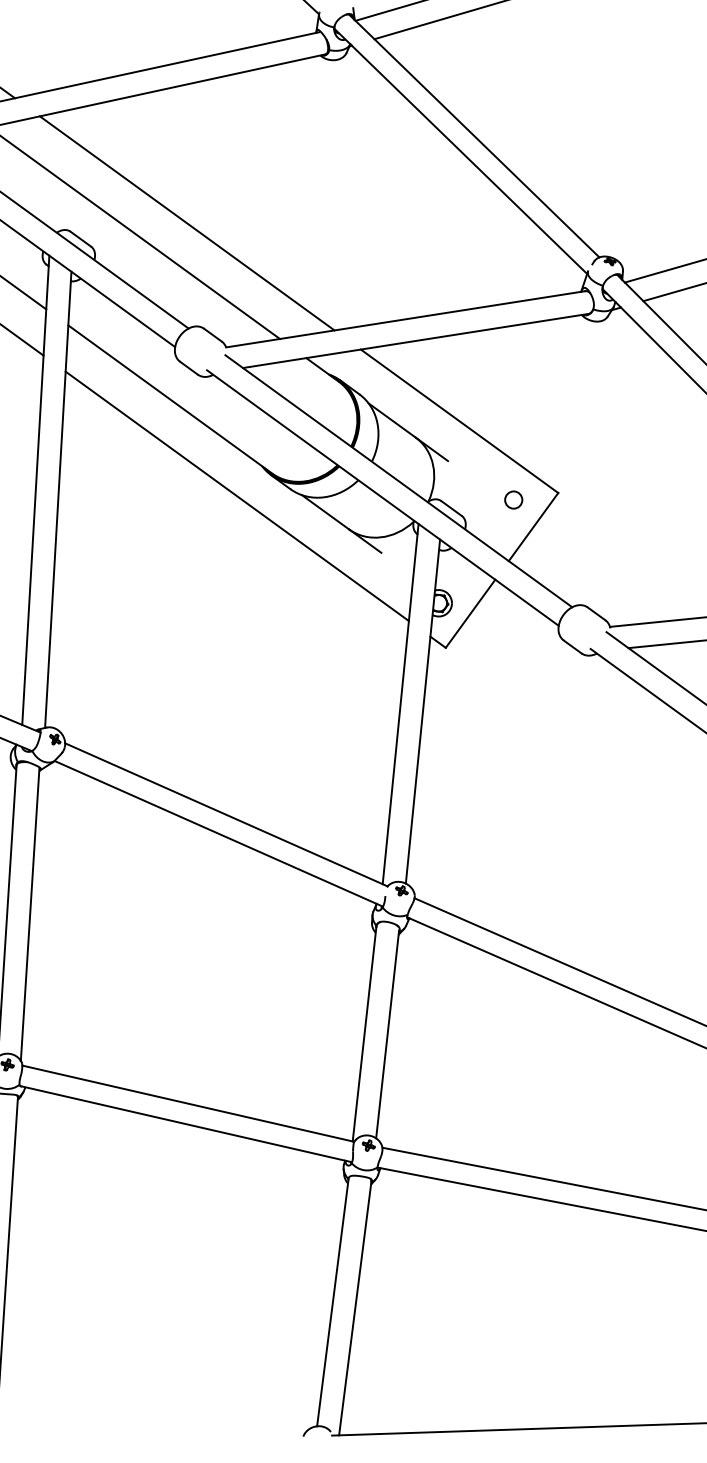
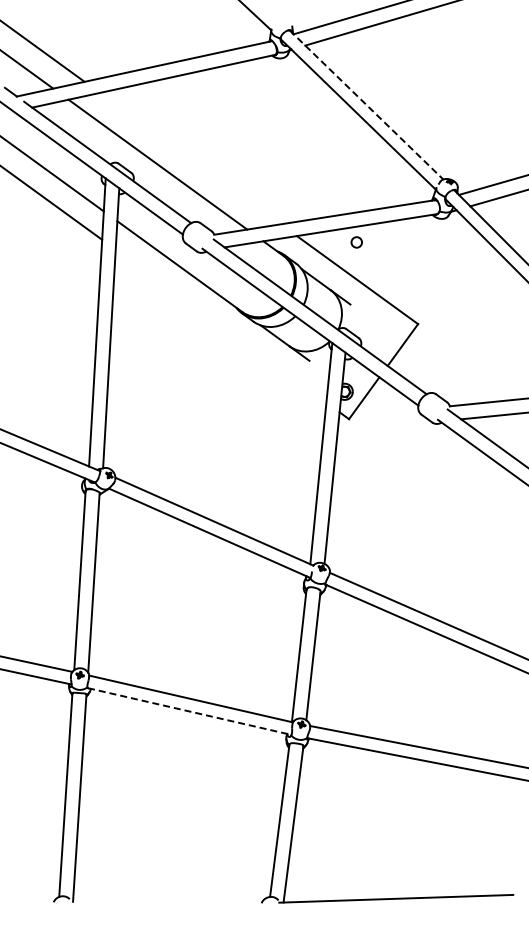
line: (474, 136) -> (366, 105), solid -> dashed
line: (185, 223) -> (189, 158), removed
line: (236, 495) -> (220, 325), removed
circle: (513, 500) -> (356, 242), moved
line: (187, 1124) -> (190, 711), solid -> dashed

